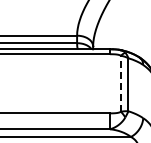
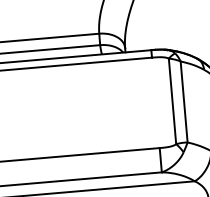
line: (120, 83) -> (171, 101), dashed -> solid

